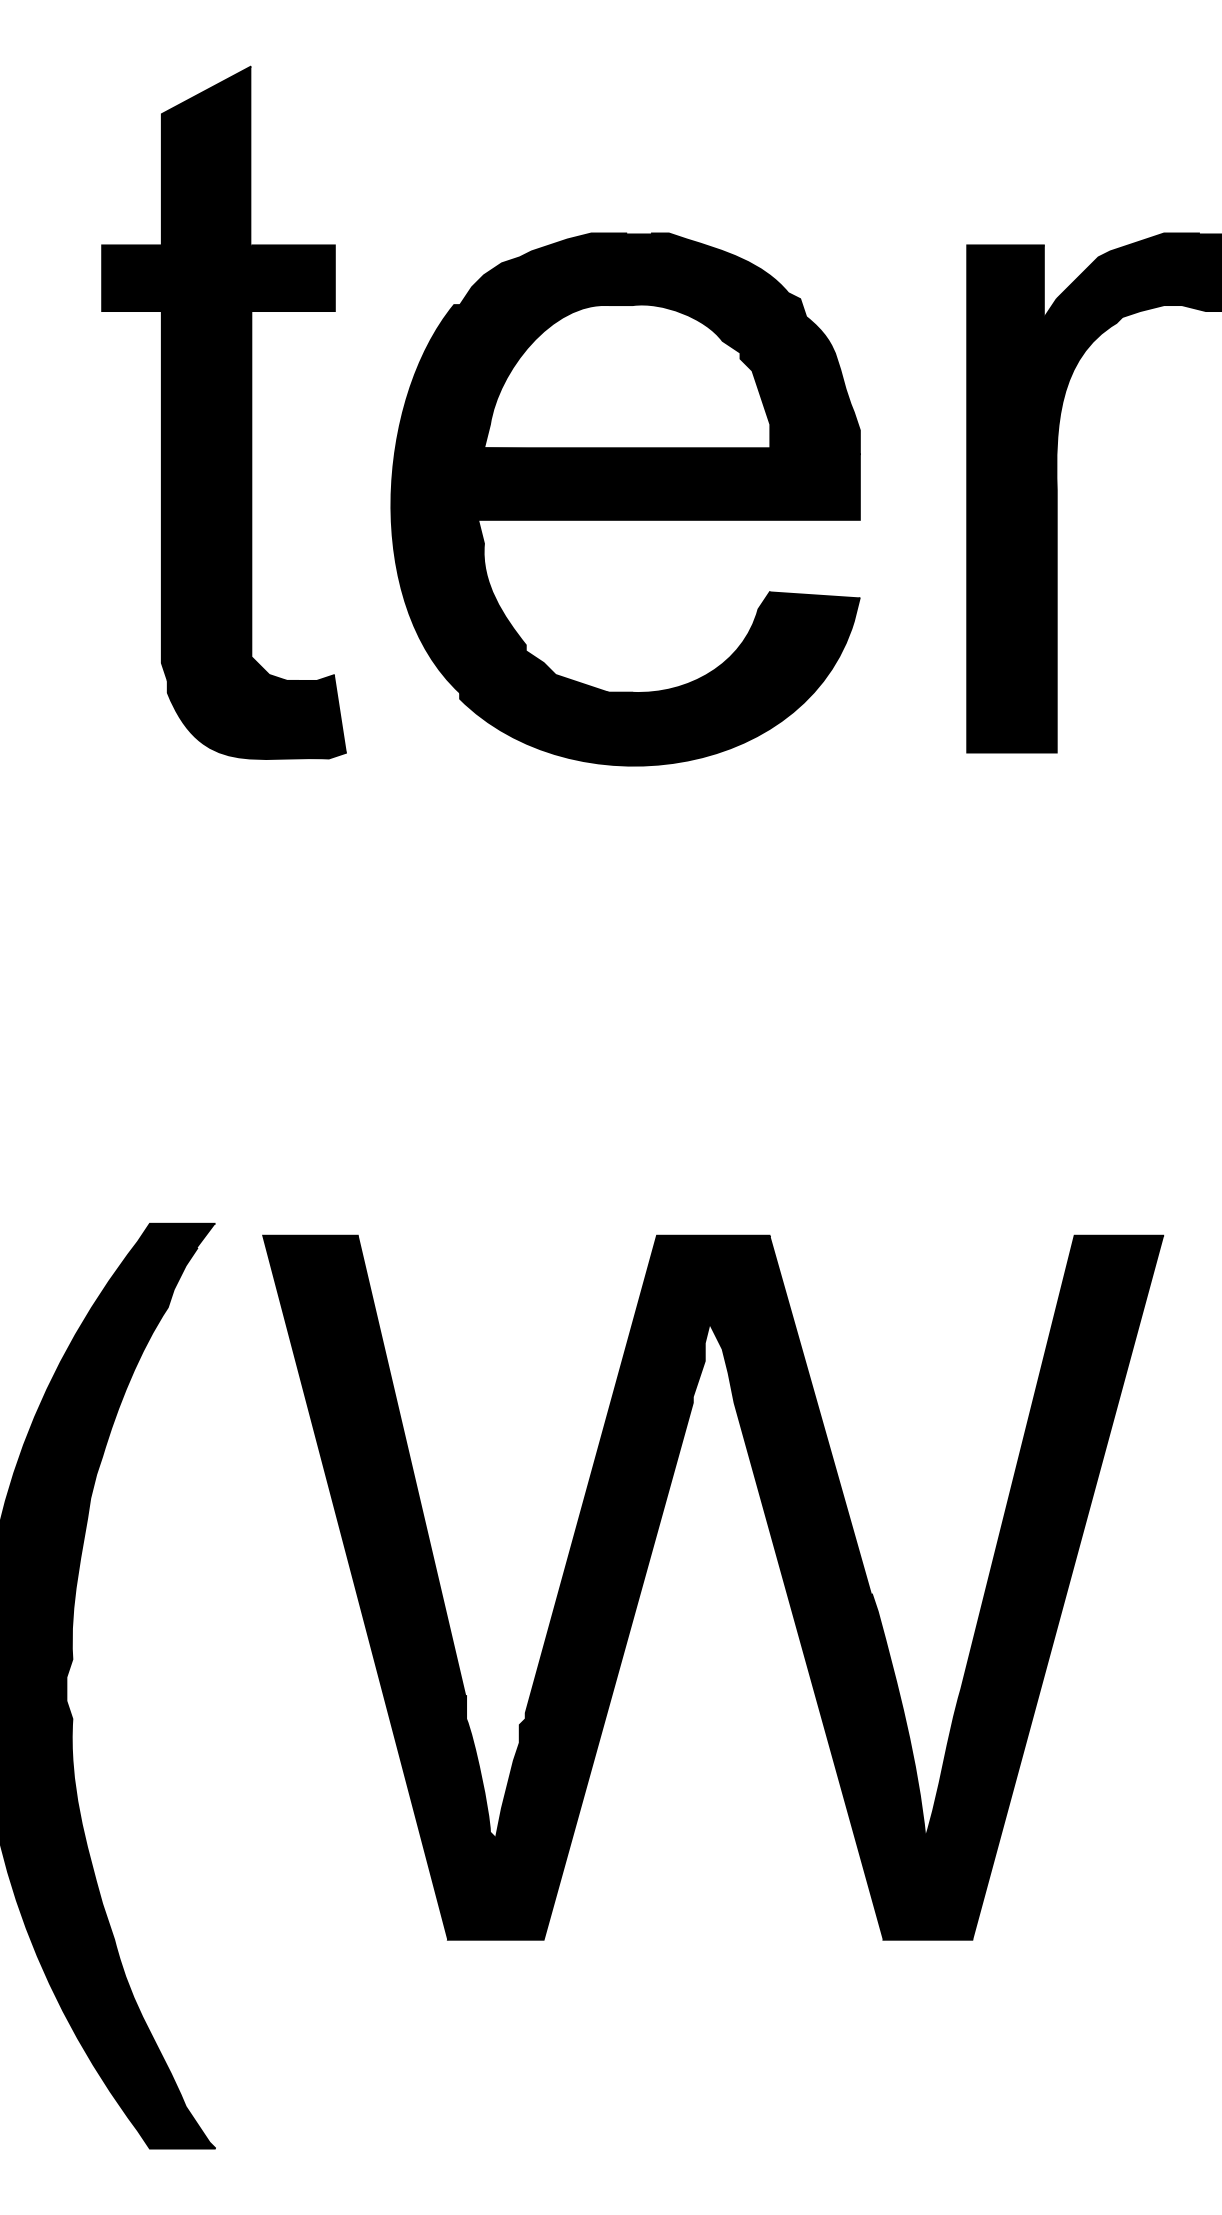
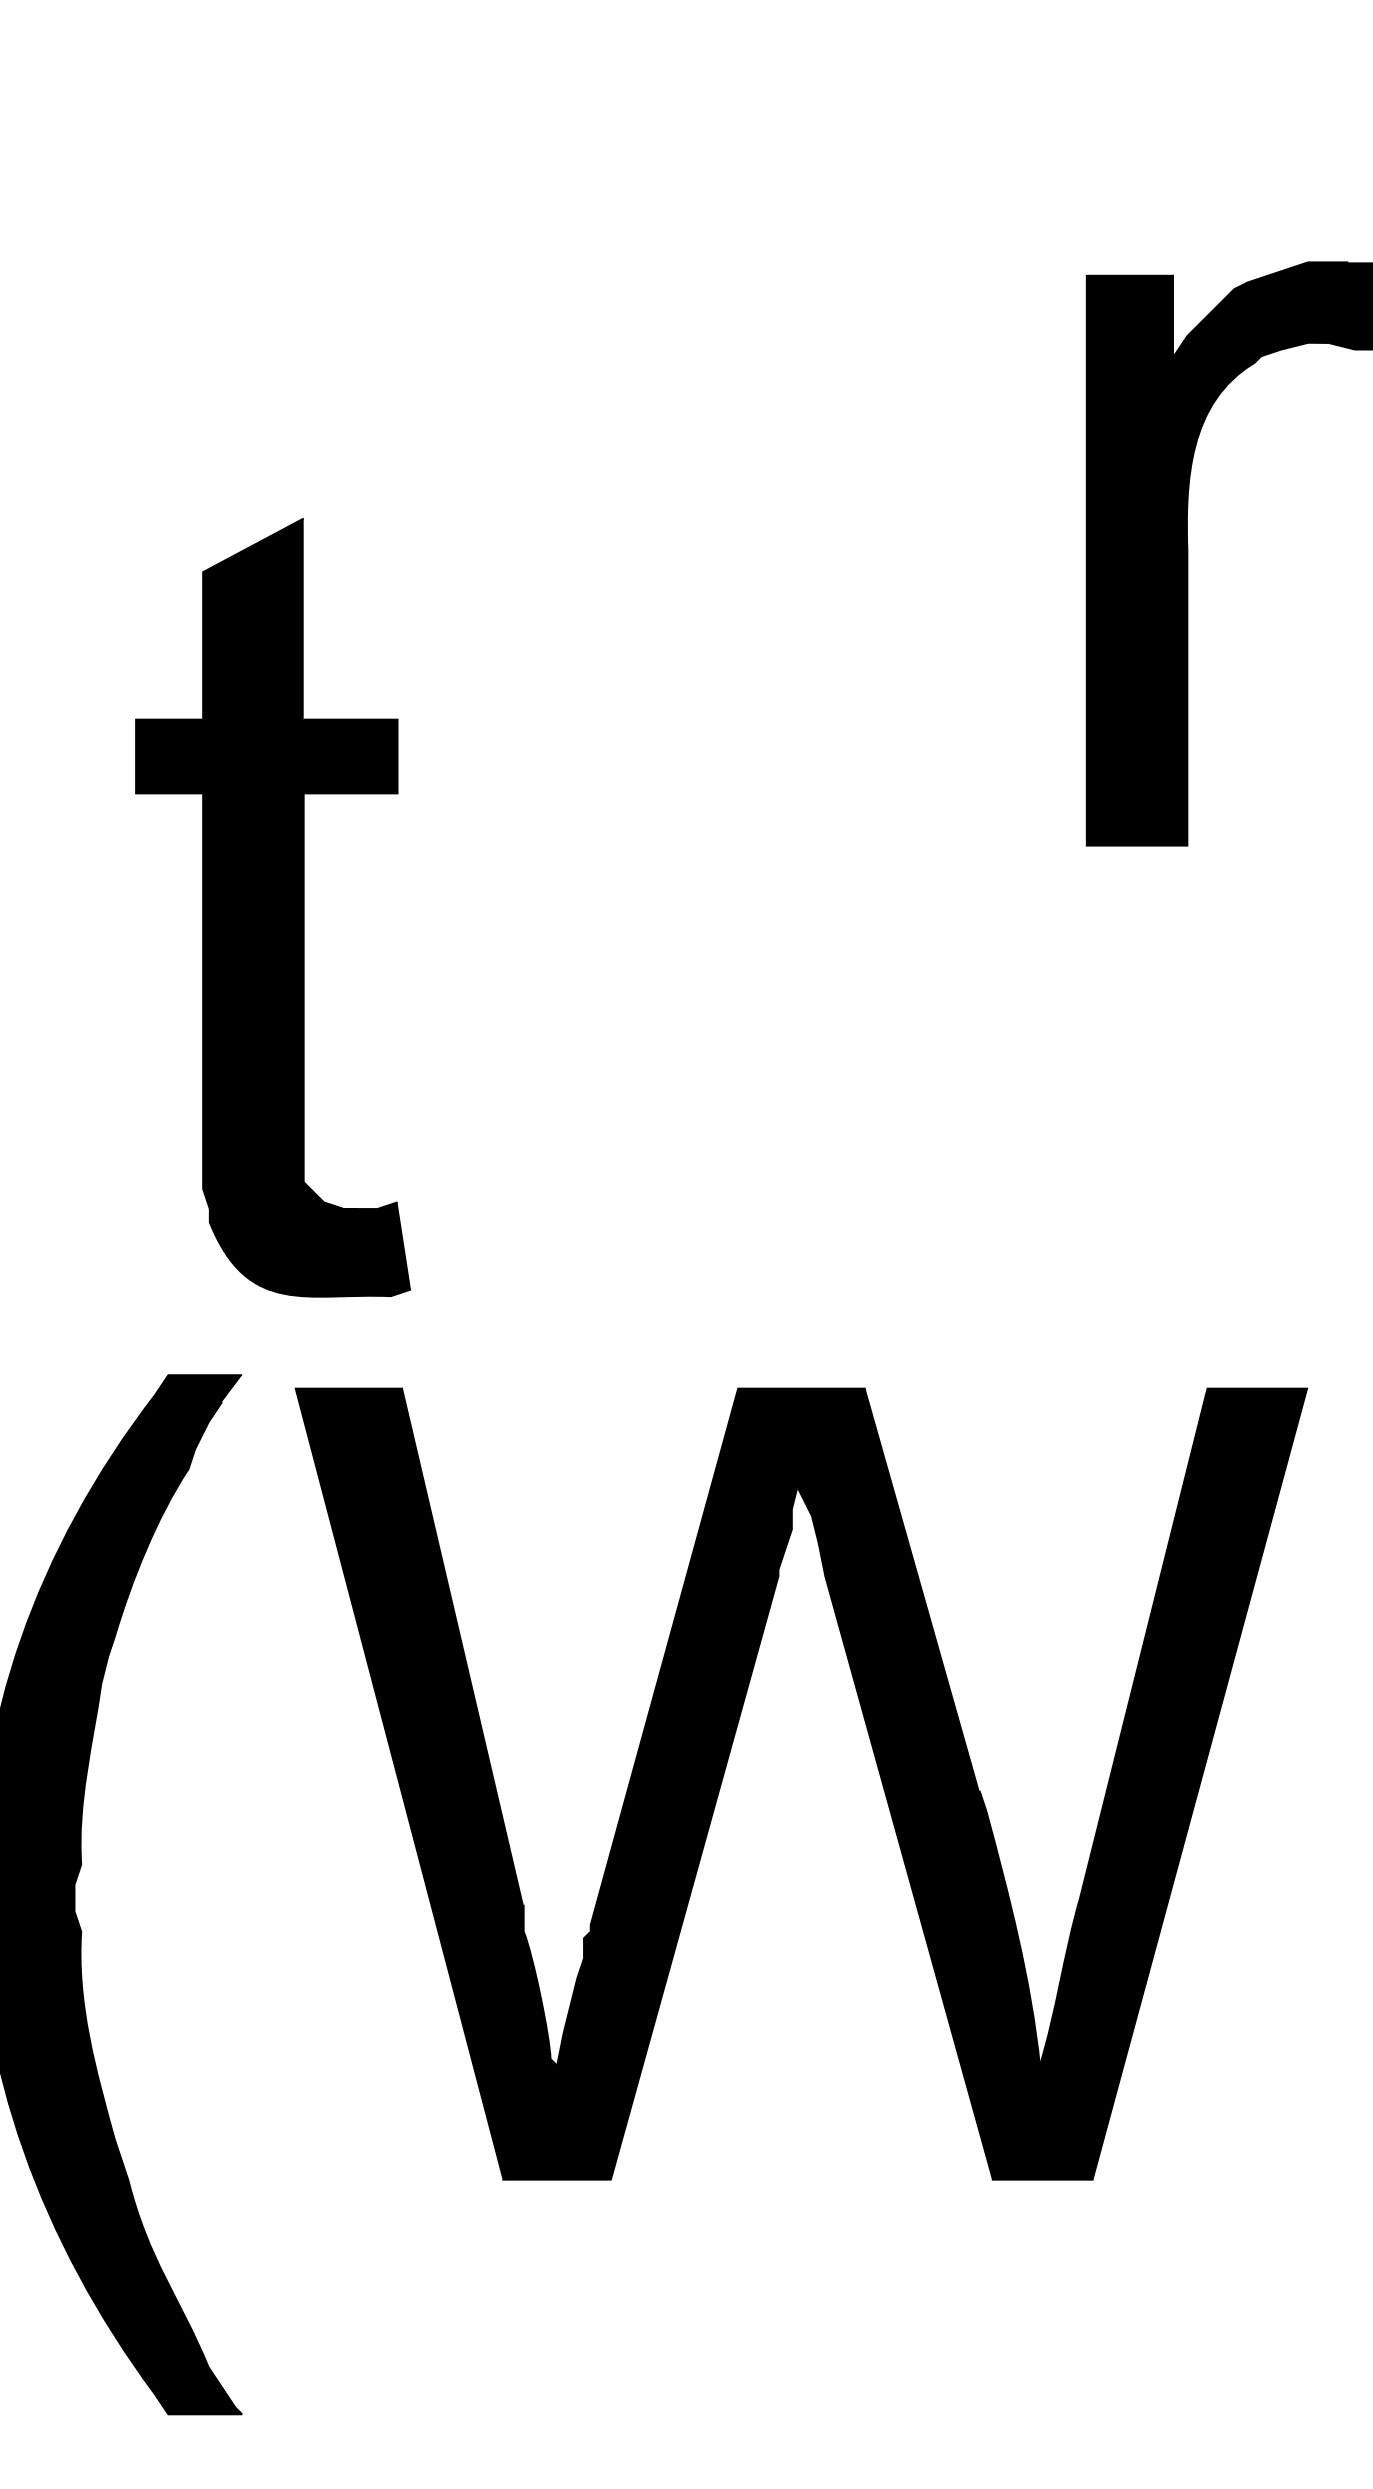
part: (223, 412) -> (272, 907), moved
part: (625, 499) -> (702, 561), removed

